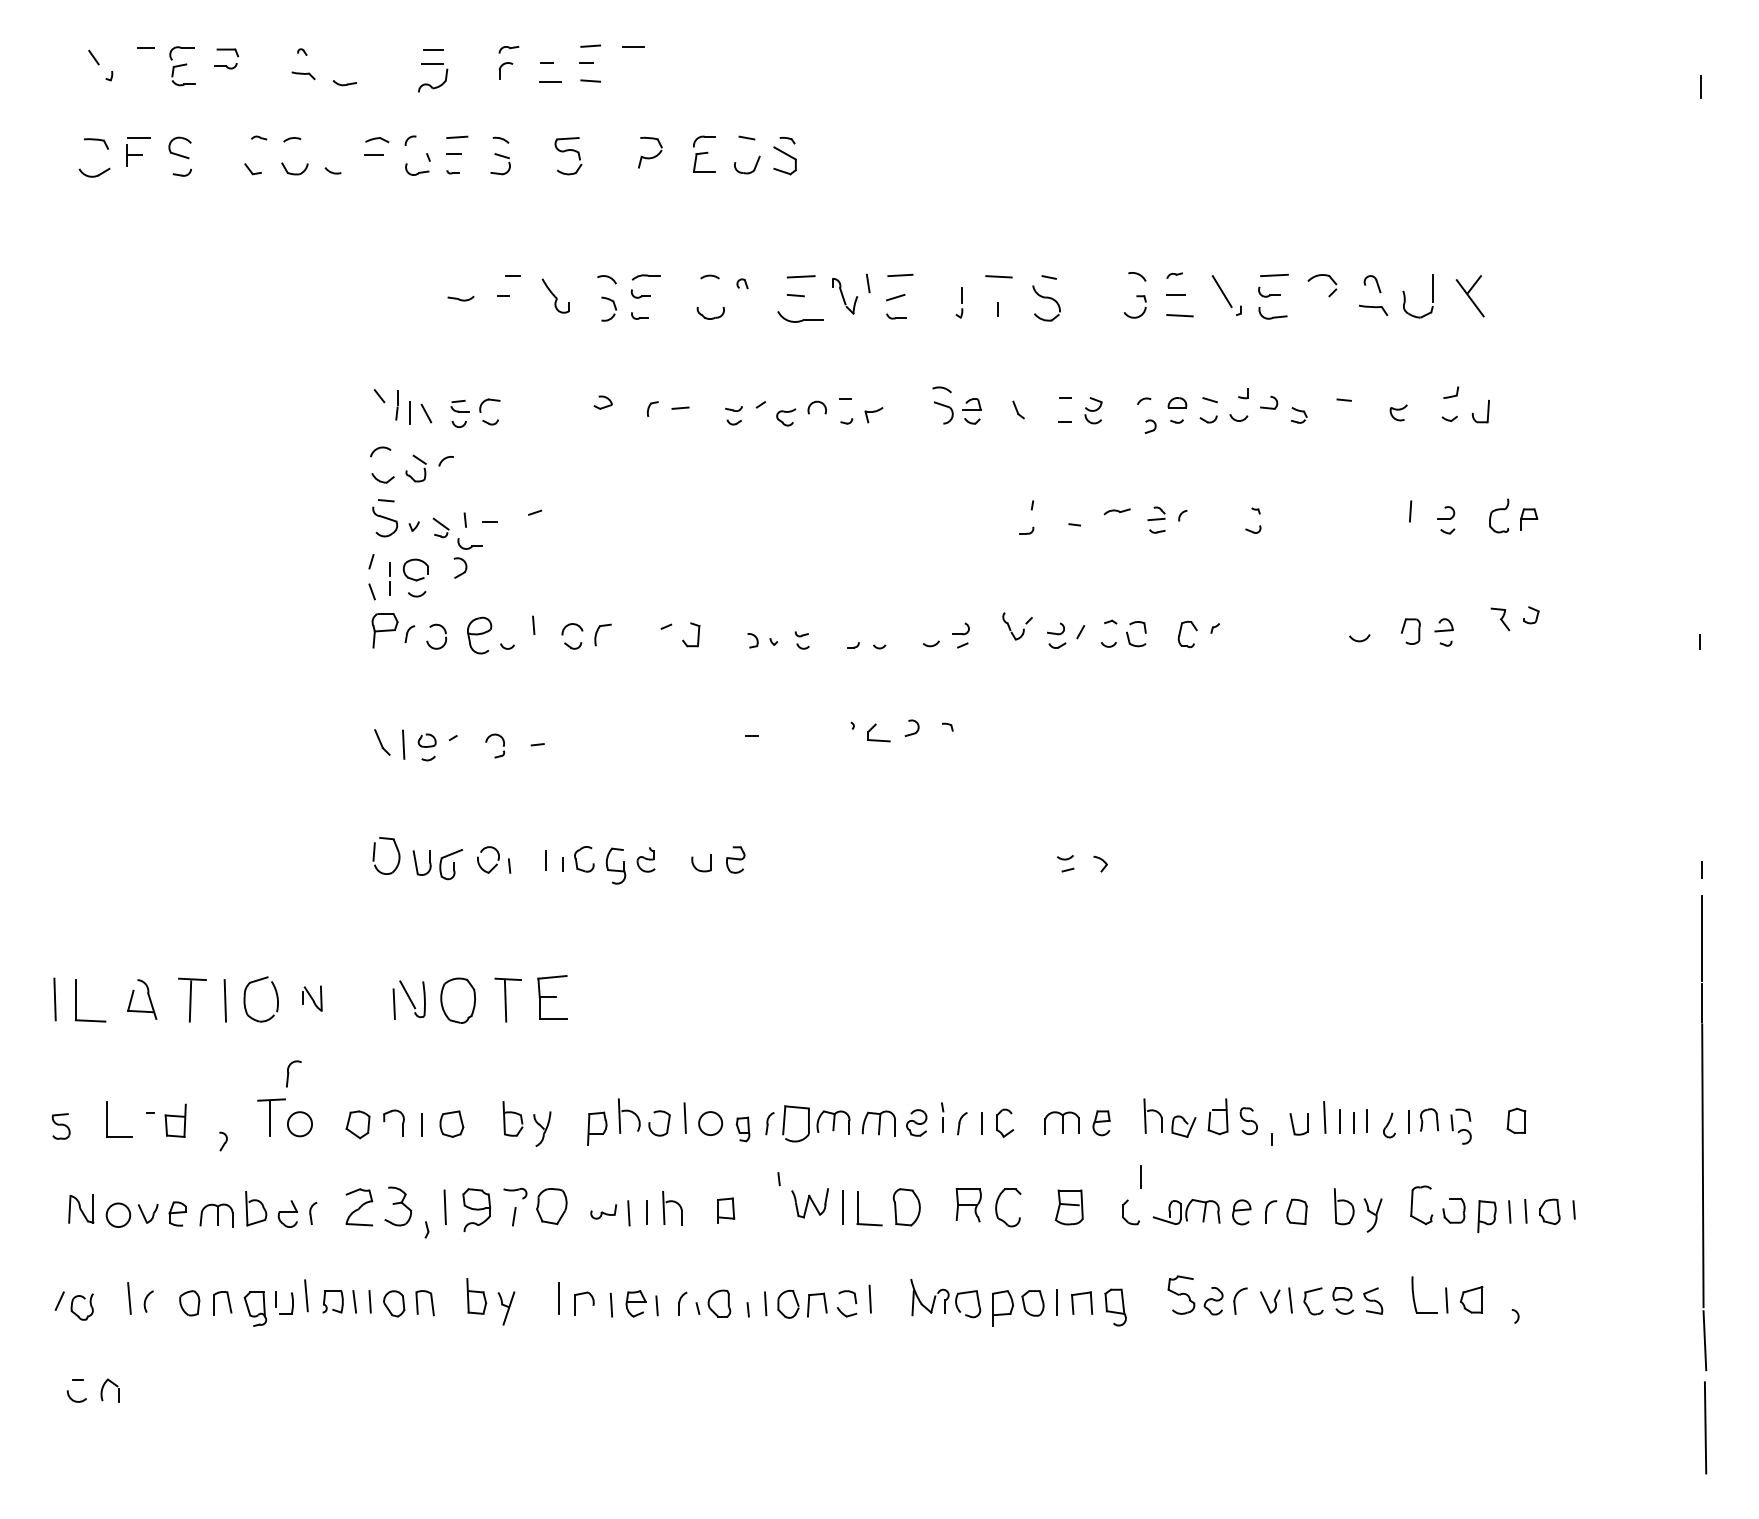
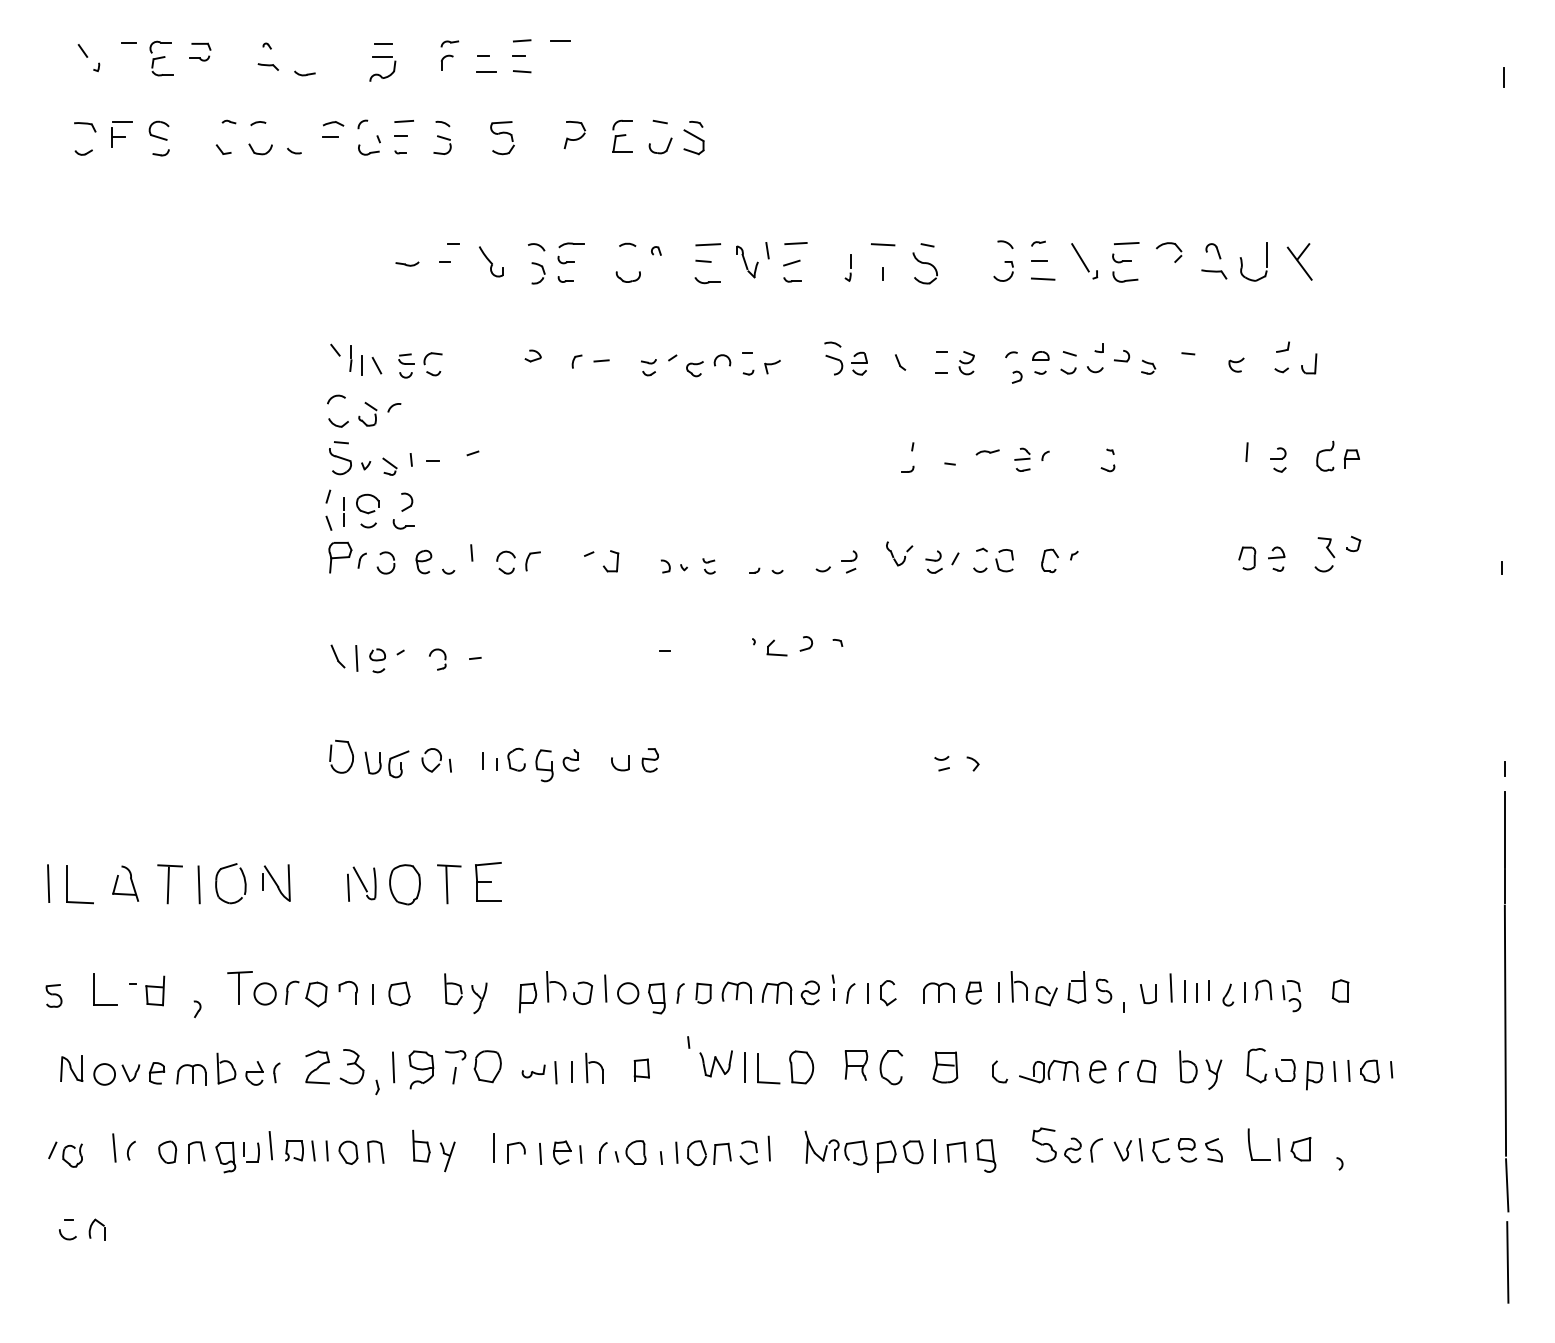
part: (94, 172) -> (83, 152), size x0.62
part: (800, 317) -> (707, 280), size x0.62
part: (469, 543) -> (403, 523), moved
part: (479, 635) -> (423, 561), size x0.71
arc: (1359, 640) -> (1323, 570), moved
part: (312, 998) -> (276, 882), size x1.67
part: (293, 1073) -> (292, 992), moved
part: (795, 1123) -> (703, 993), size x0.62
part: (742, 1129) -> (656, 998), size x1.43
line: (1140, 1176) -> (998, 991), moved

